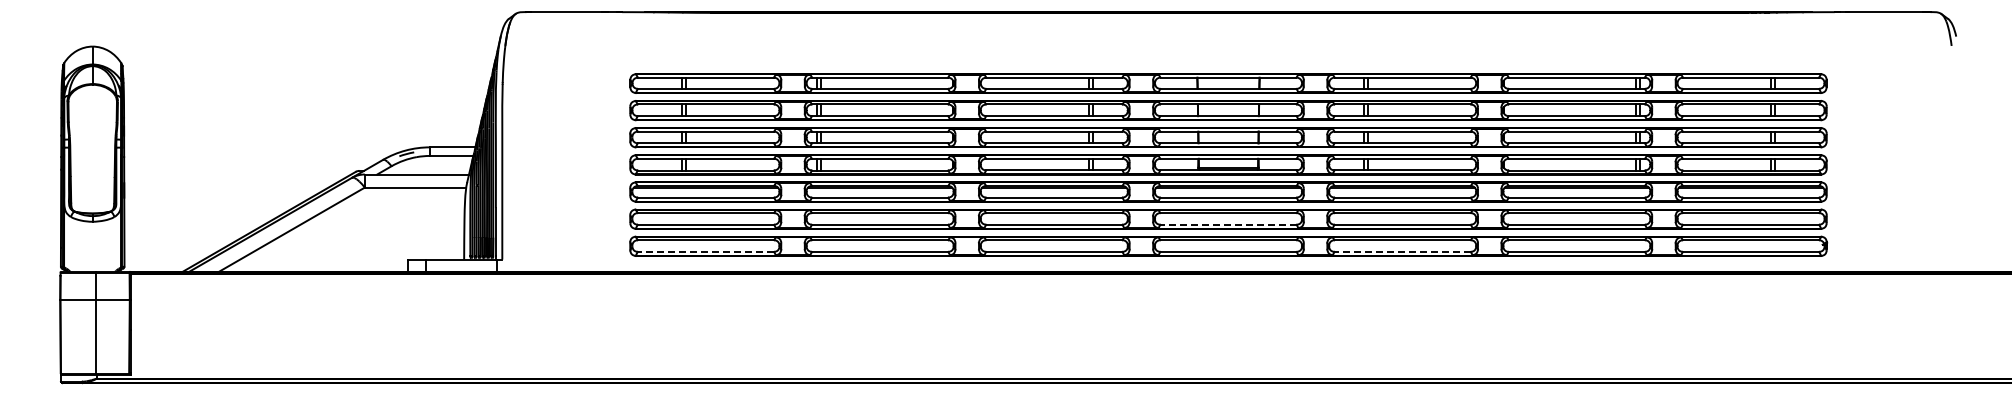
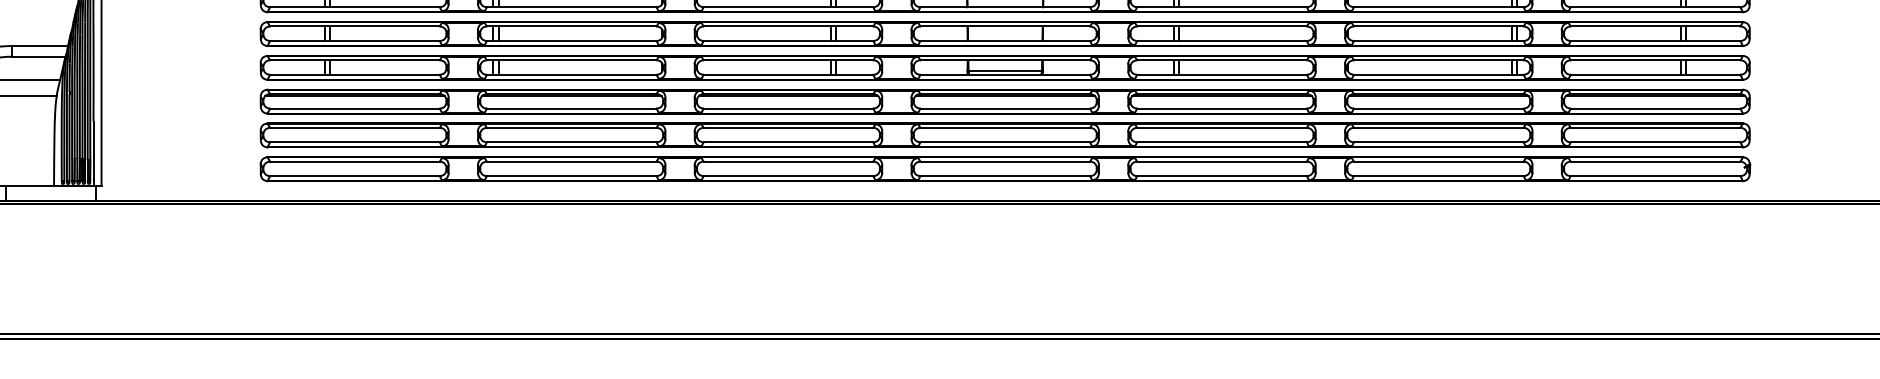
line: (1228, 224) -> (1005, 142), dashed -> solid
line: (705, 251) -> (354, 175), dashed -> solid
line: (1402, 251) -> (1221, 175), dashed -> solid

